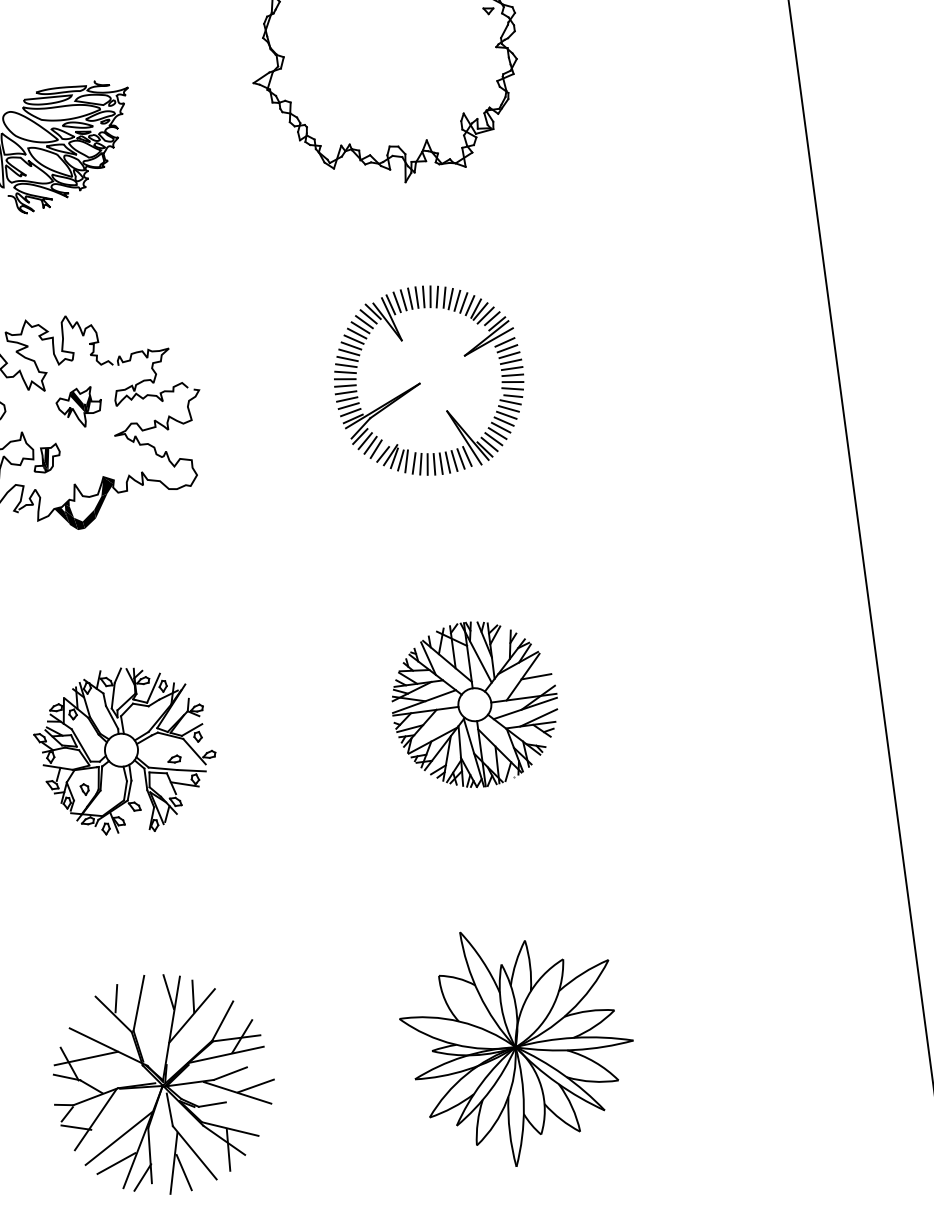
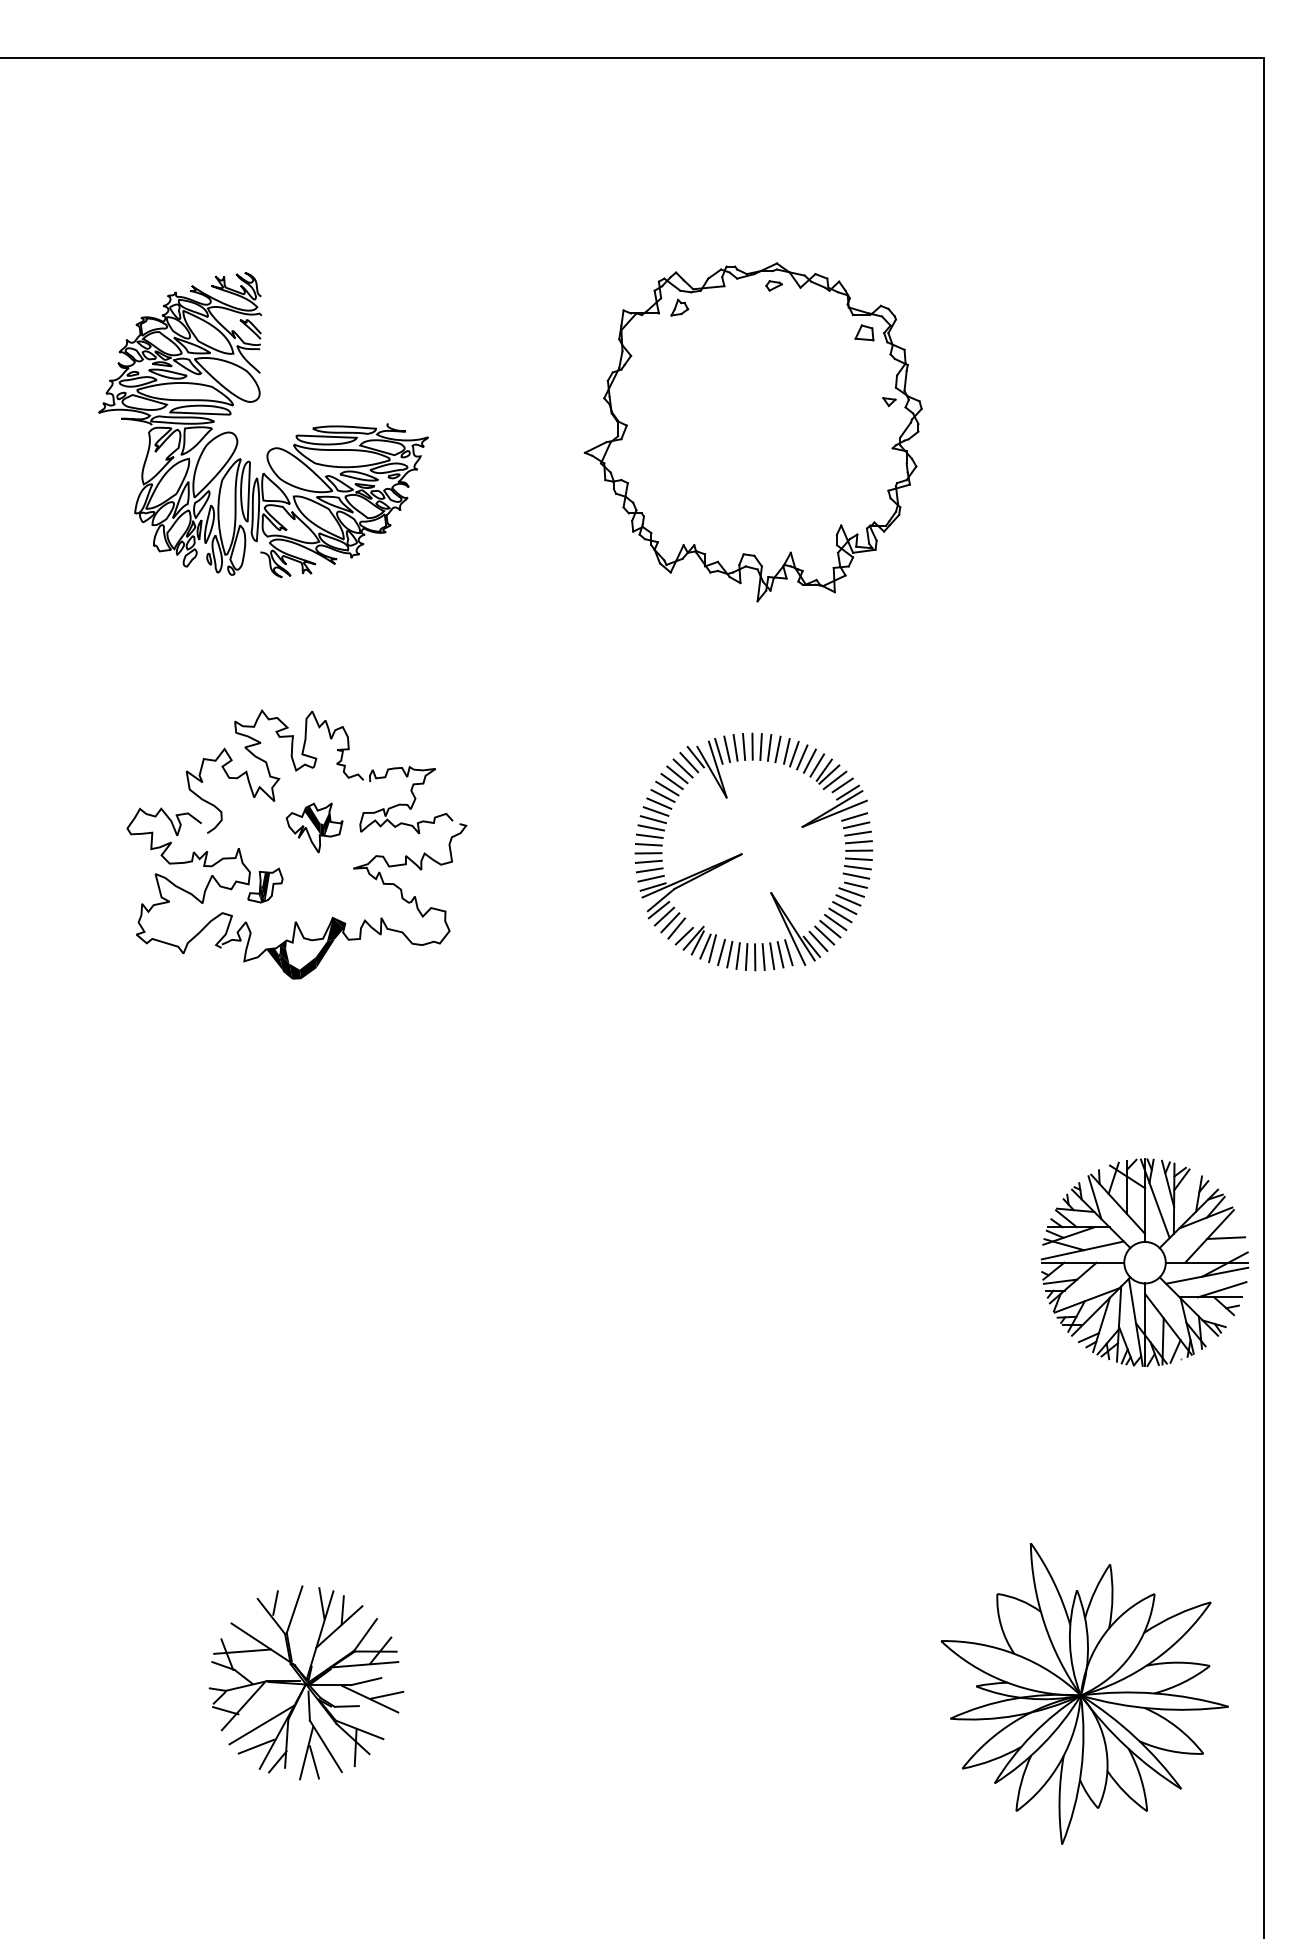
part: (474, 704) -> (1144, 1262), moved
part: (126, 751) -> (315, 1262), removed
part: (518, 1045) -> (1084, 1693), moved
part: (163, 1083) -> (306, 1682), size x0.7

